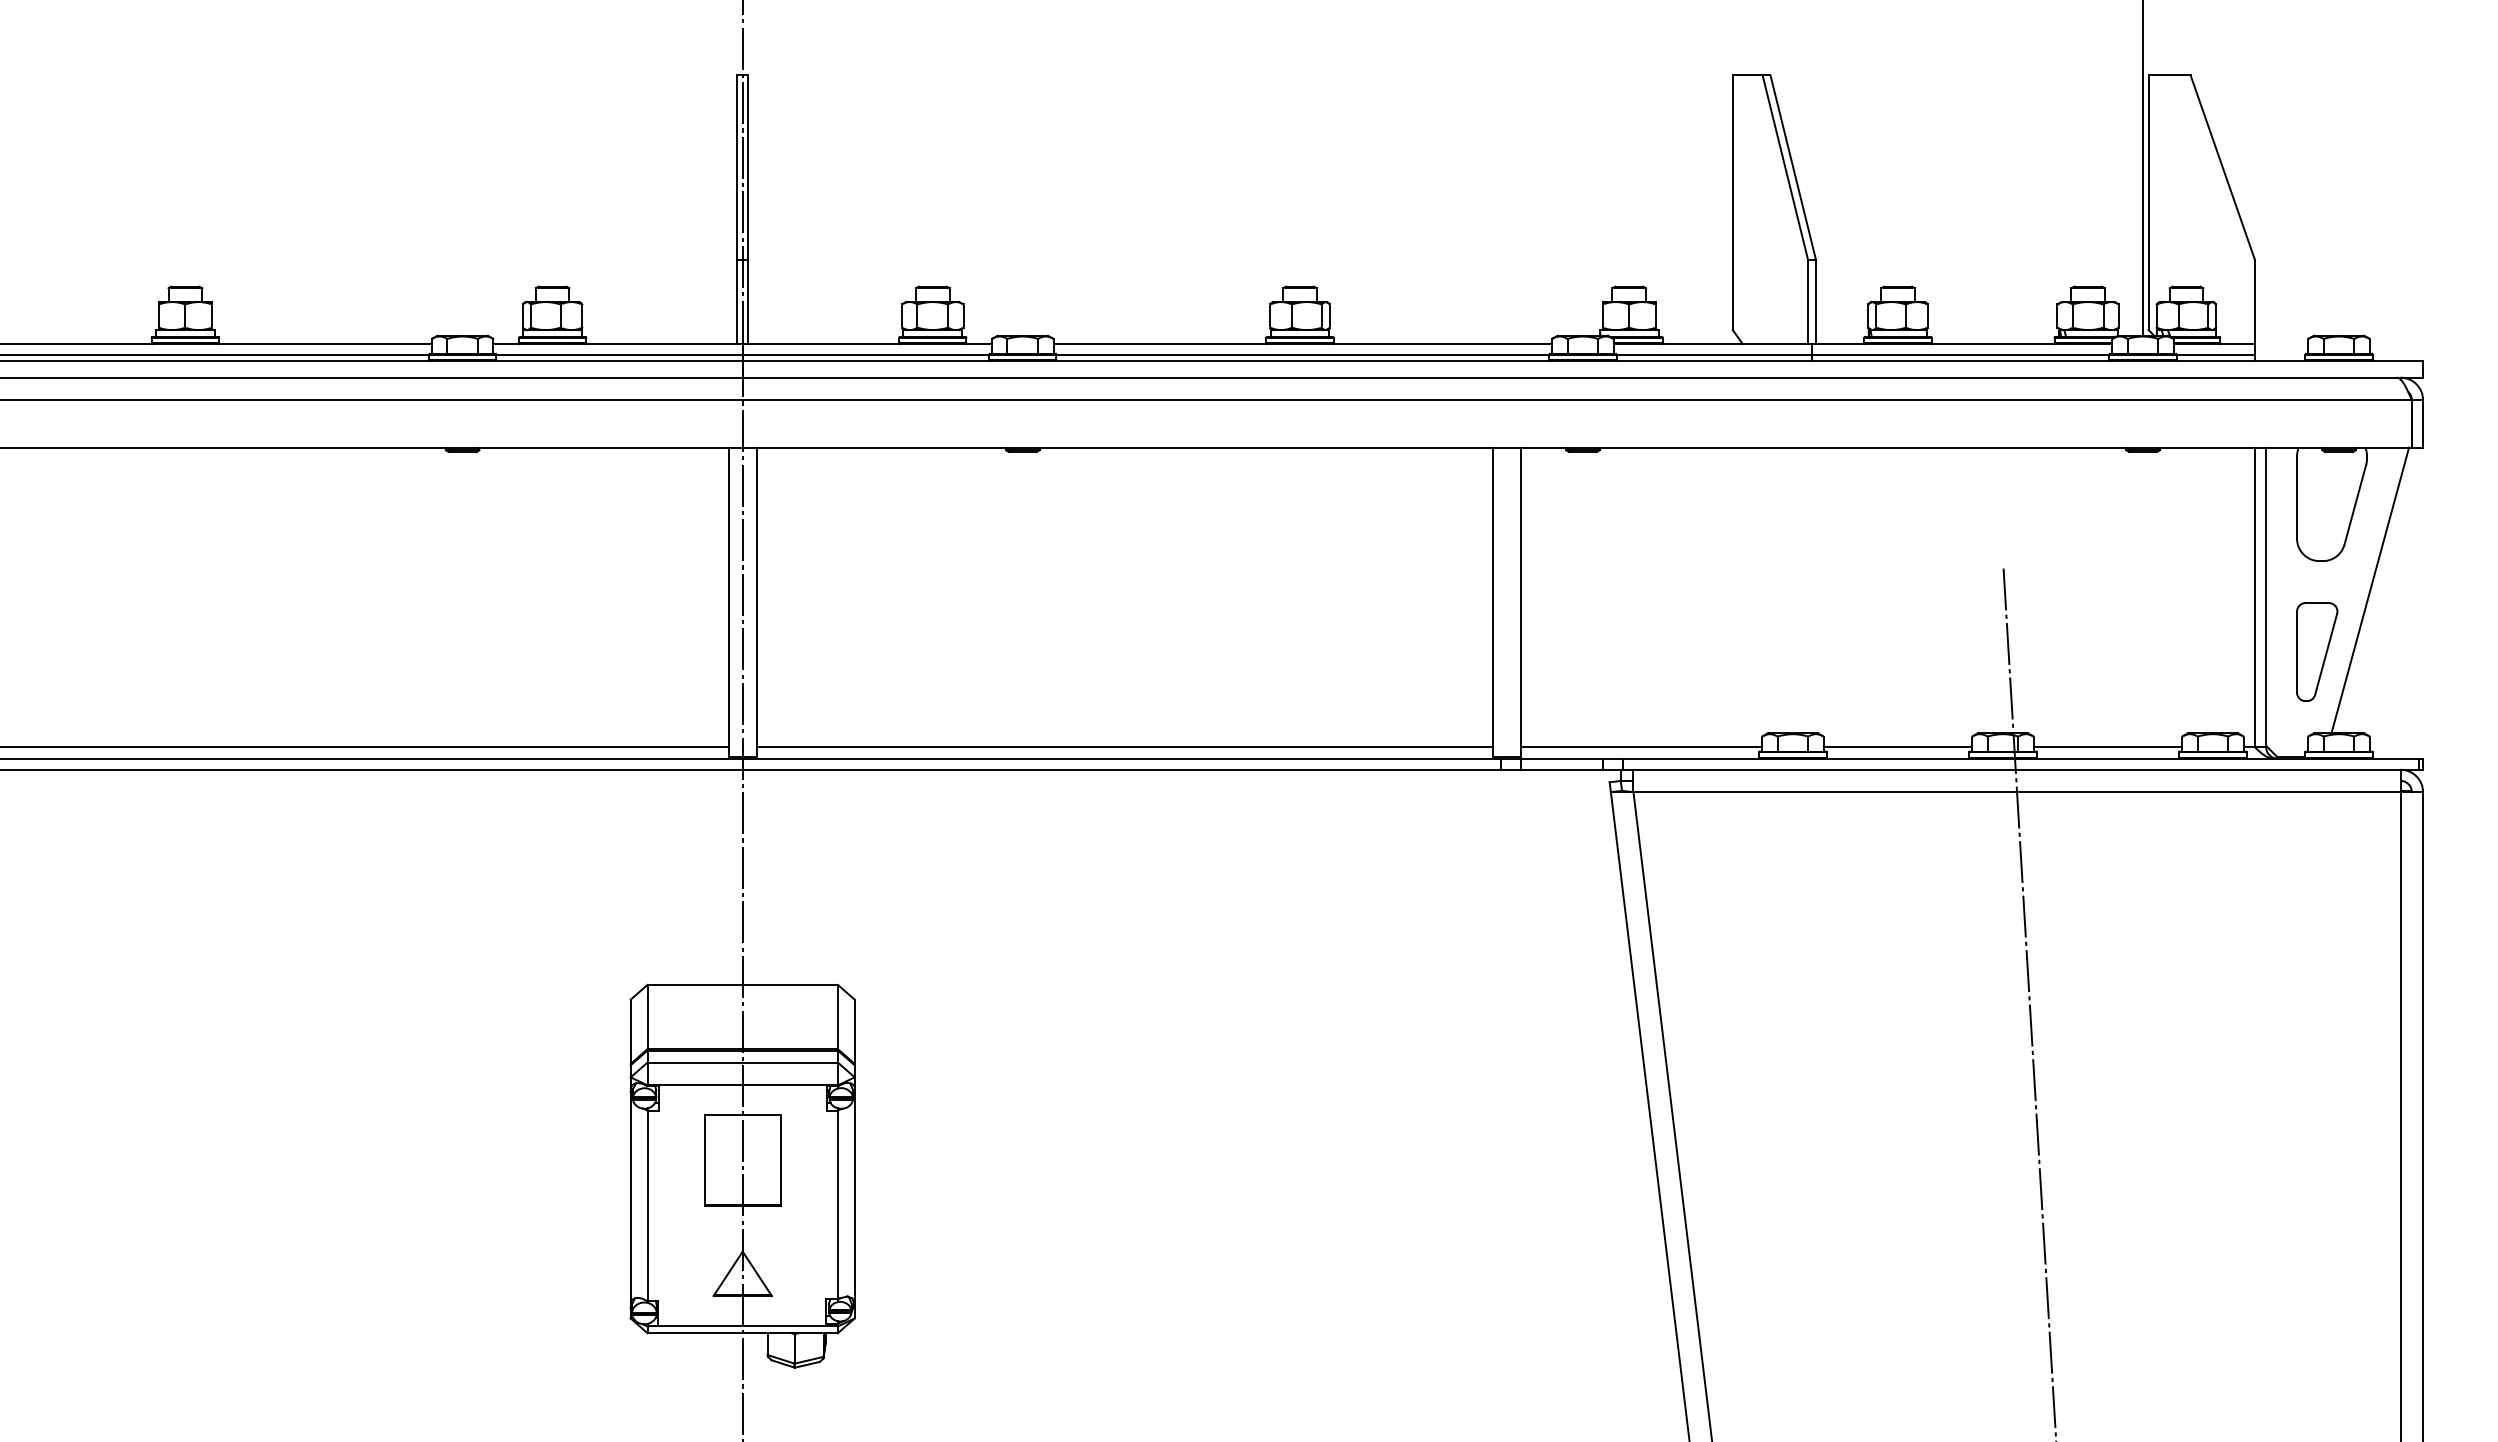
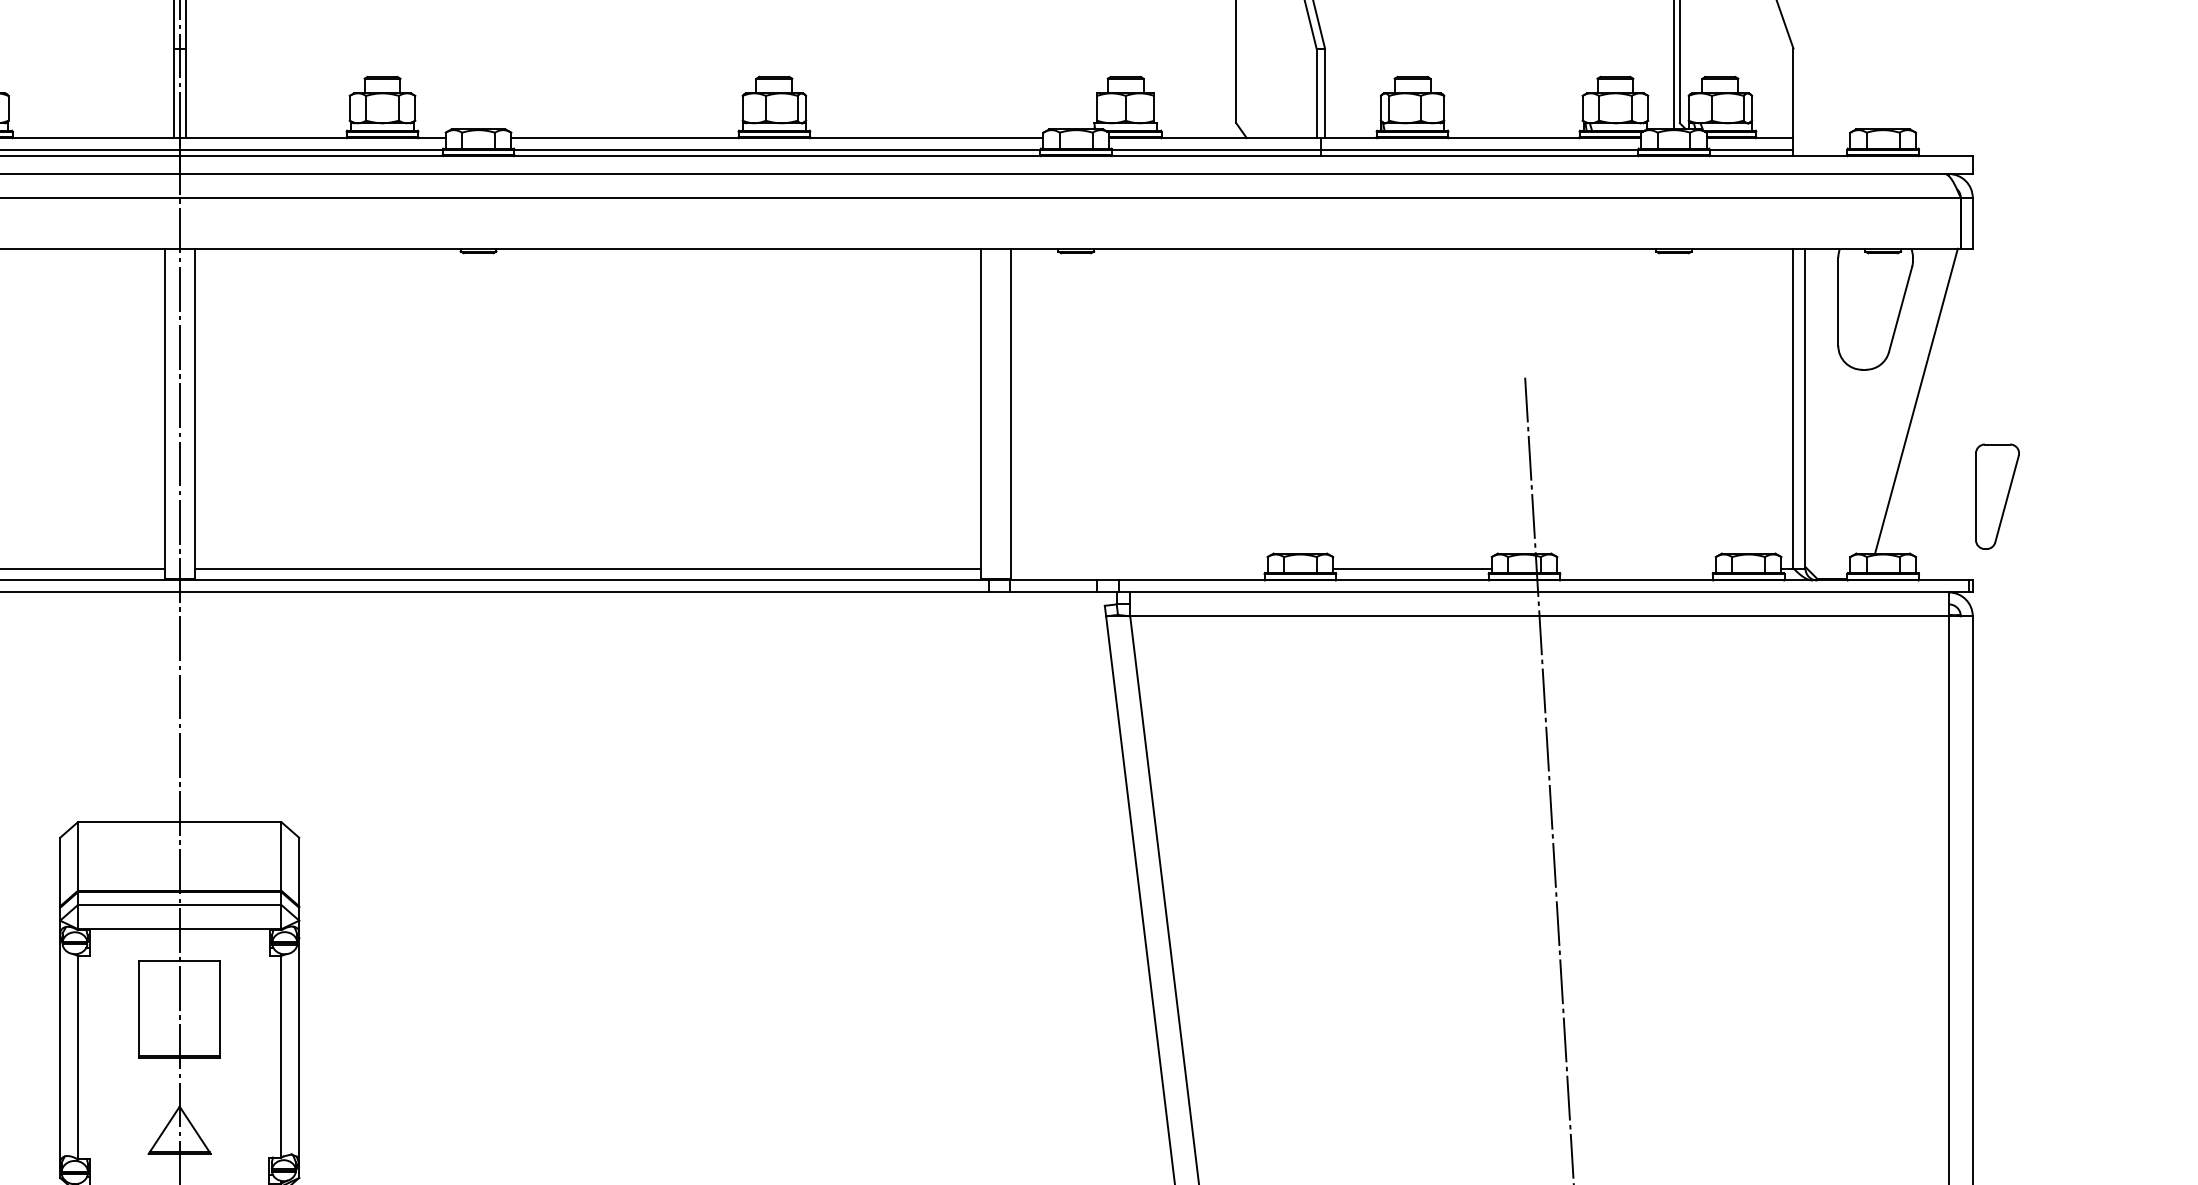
part: (2317, 651) -> (1997, 496), moved
line: (1641, 747) -> (1138, 568), removed
line: (2107, 747) -> (1636, 568), removed

